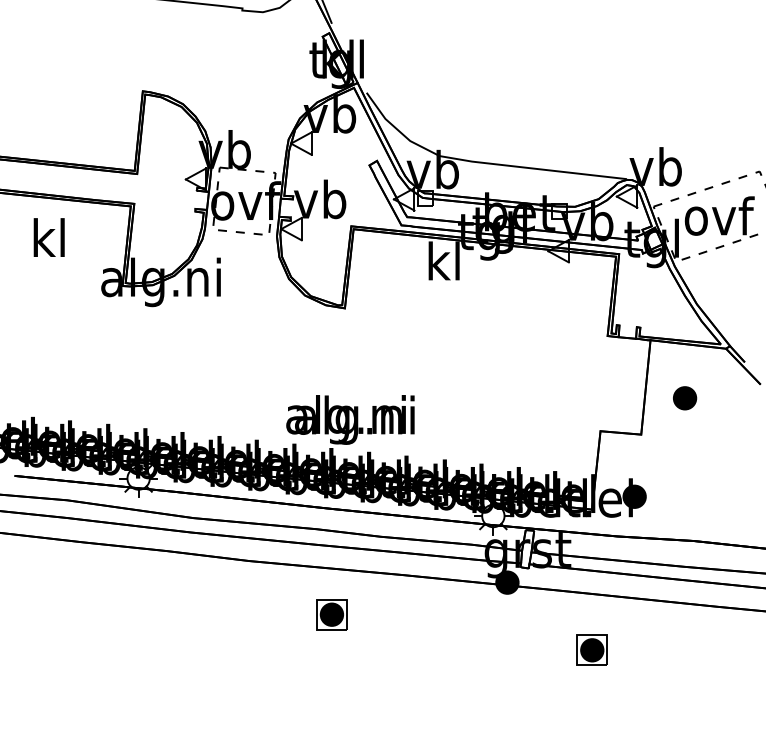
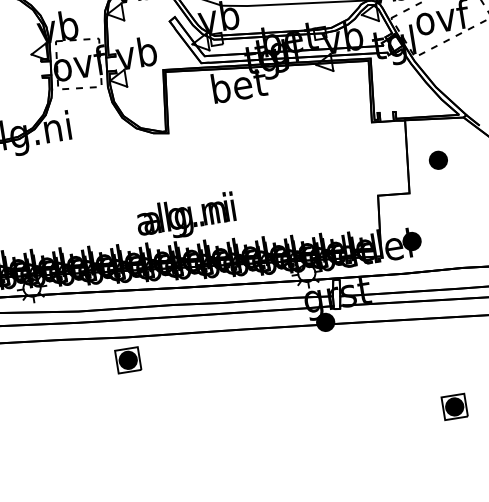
text: (445, 260) -> (239, 84), kl -> bet
part: (331, 614) -> (127, 360), moved
part: (591, 649) -> (454, 406), moved

